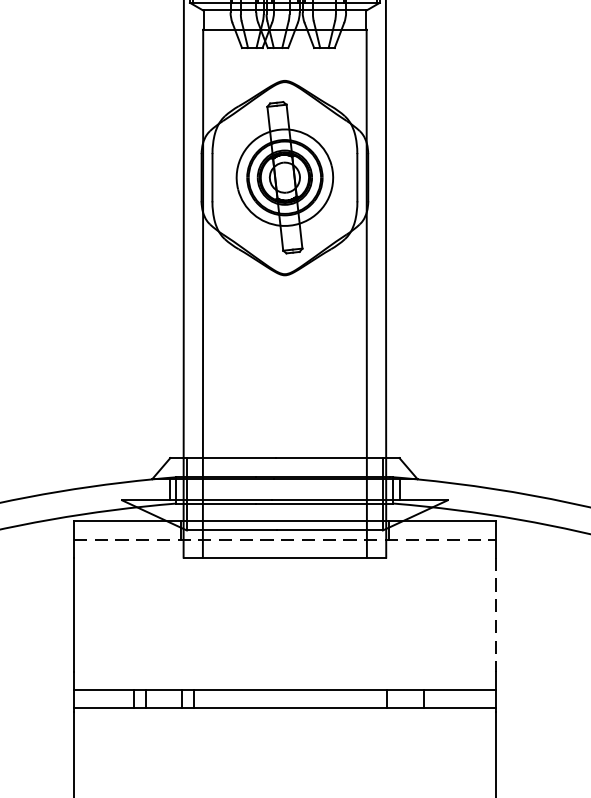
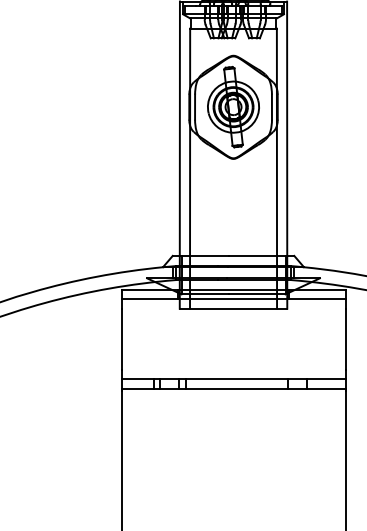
line: (284, 540) -> (233, 299), dashed -> solid
line: (495, 615) -> (345, 339), dashed -> solid

